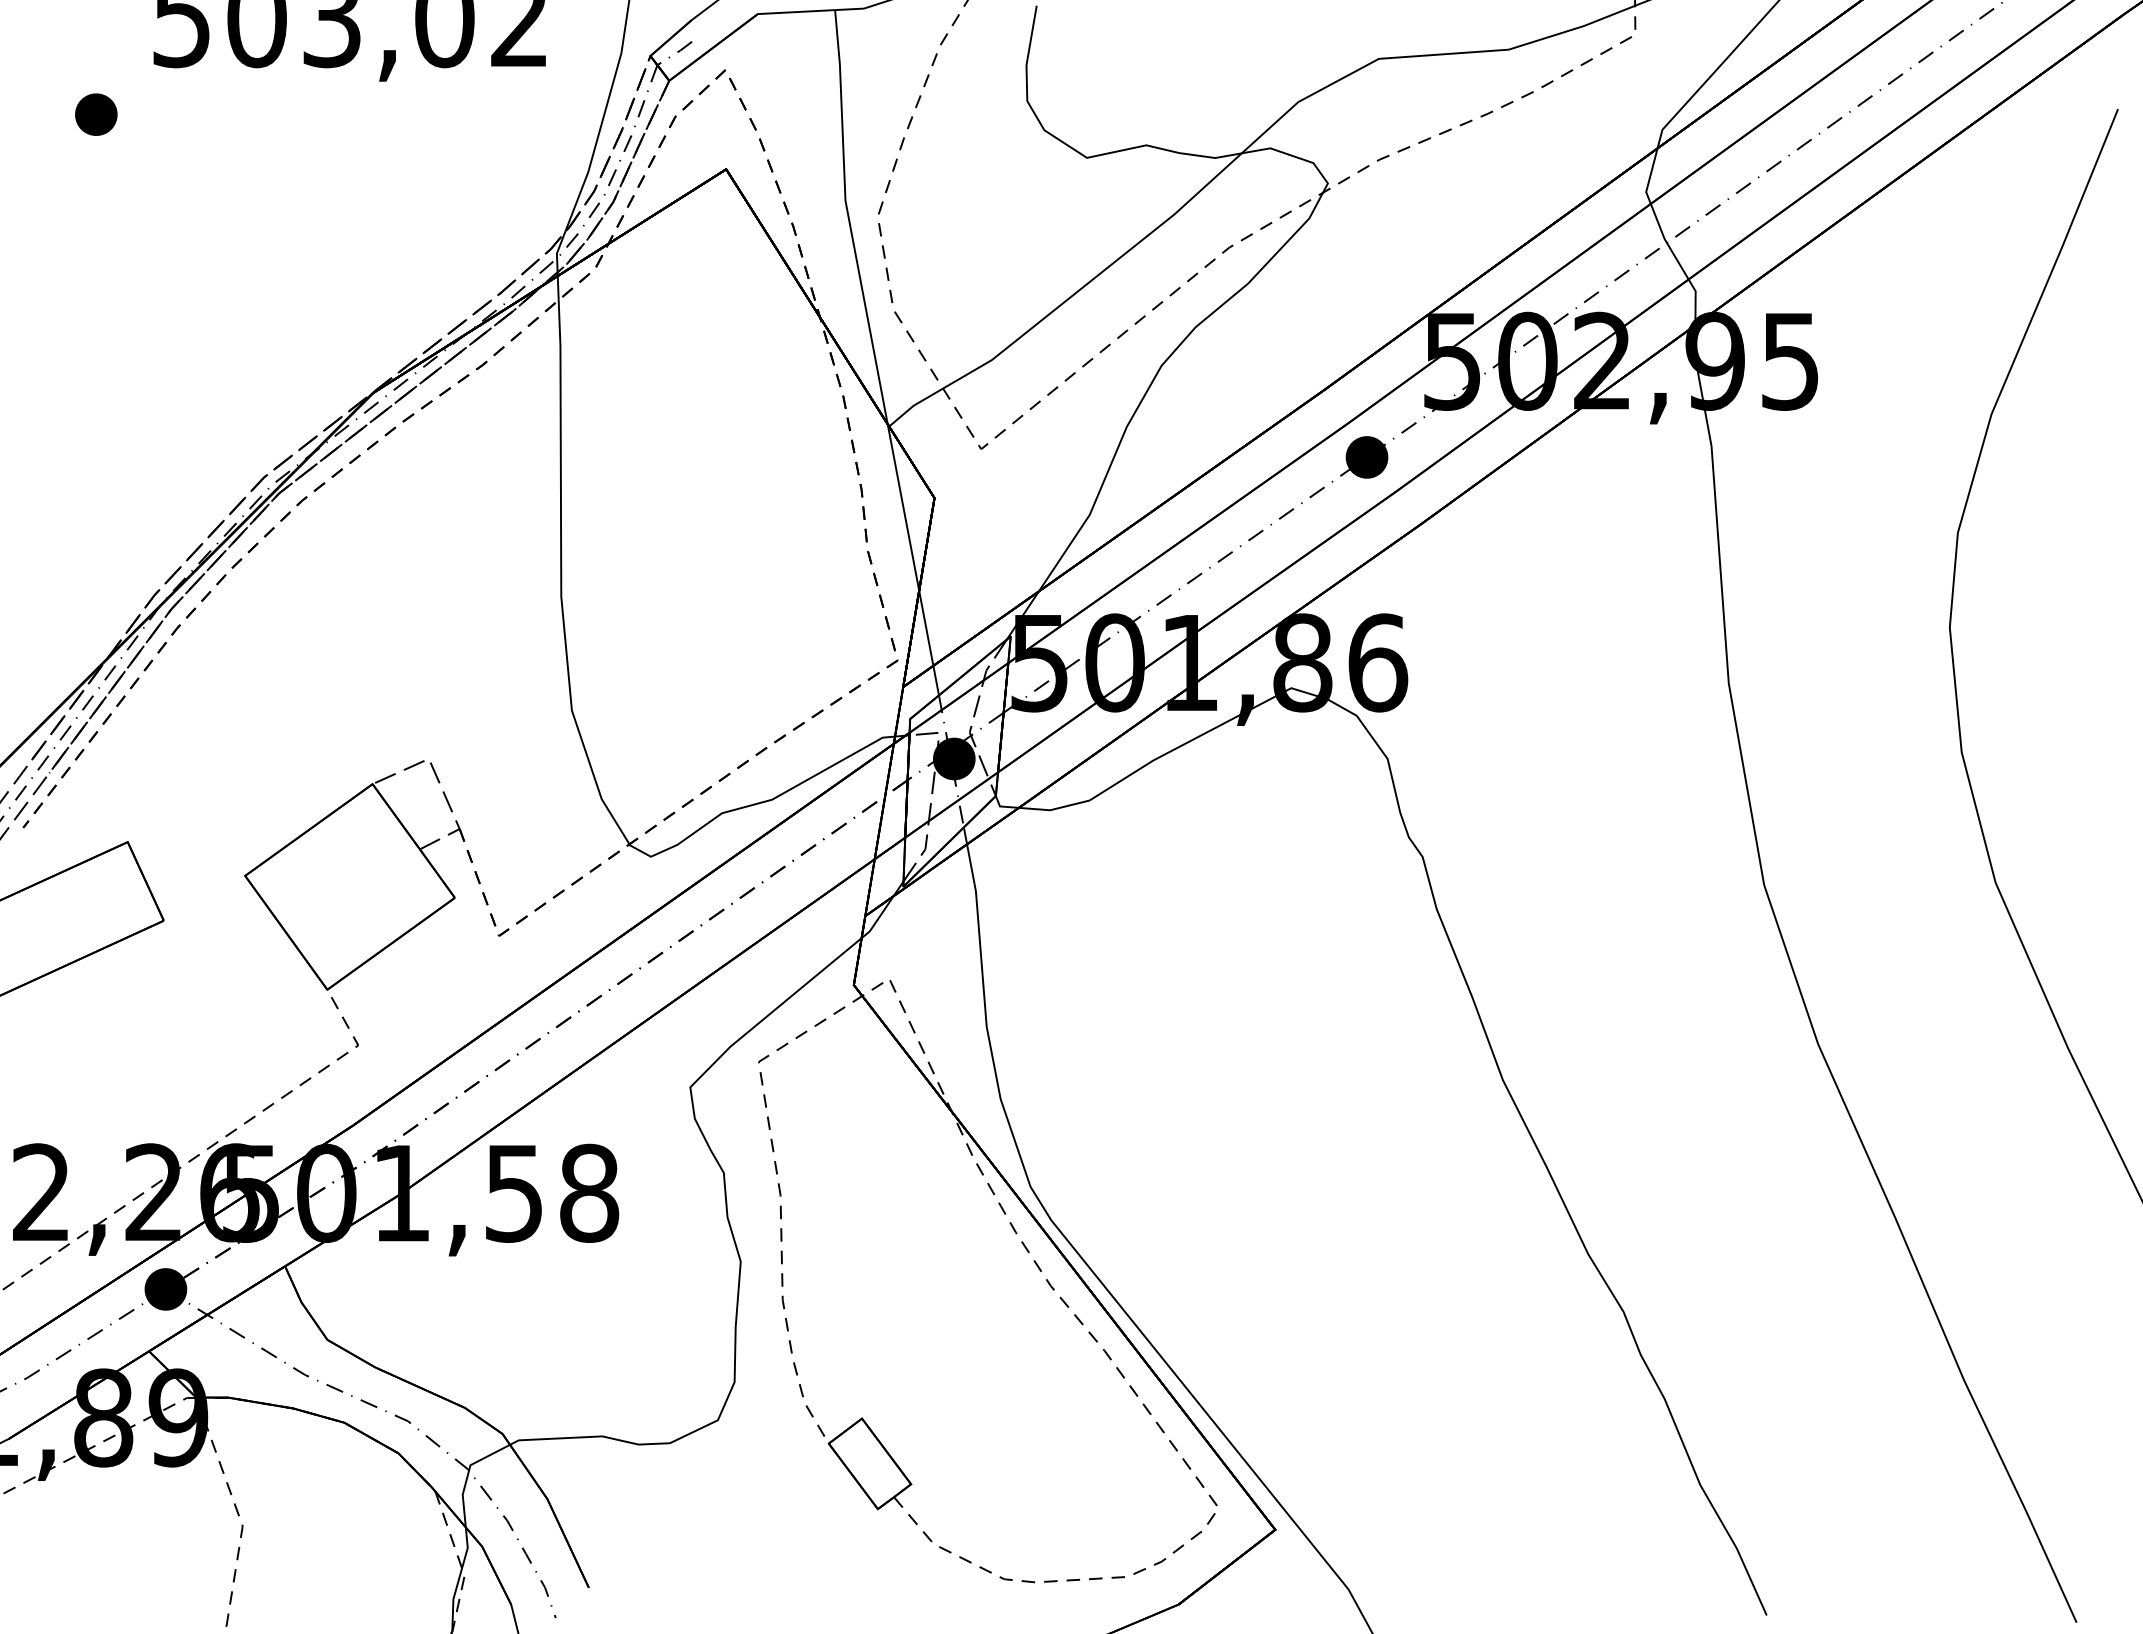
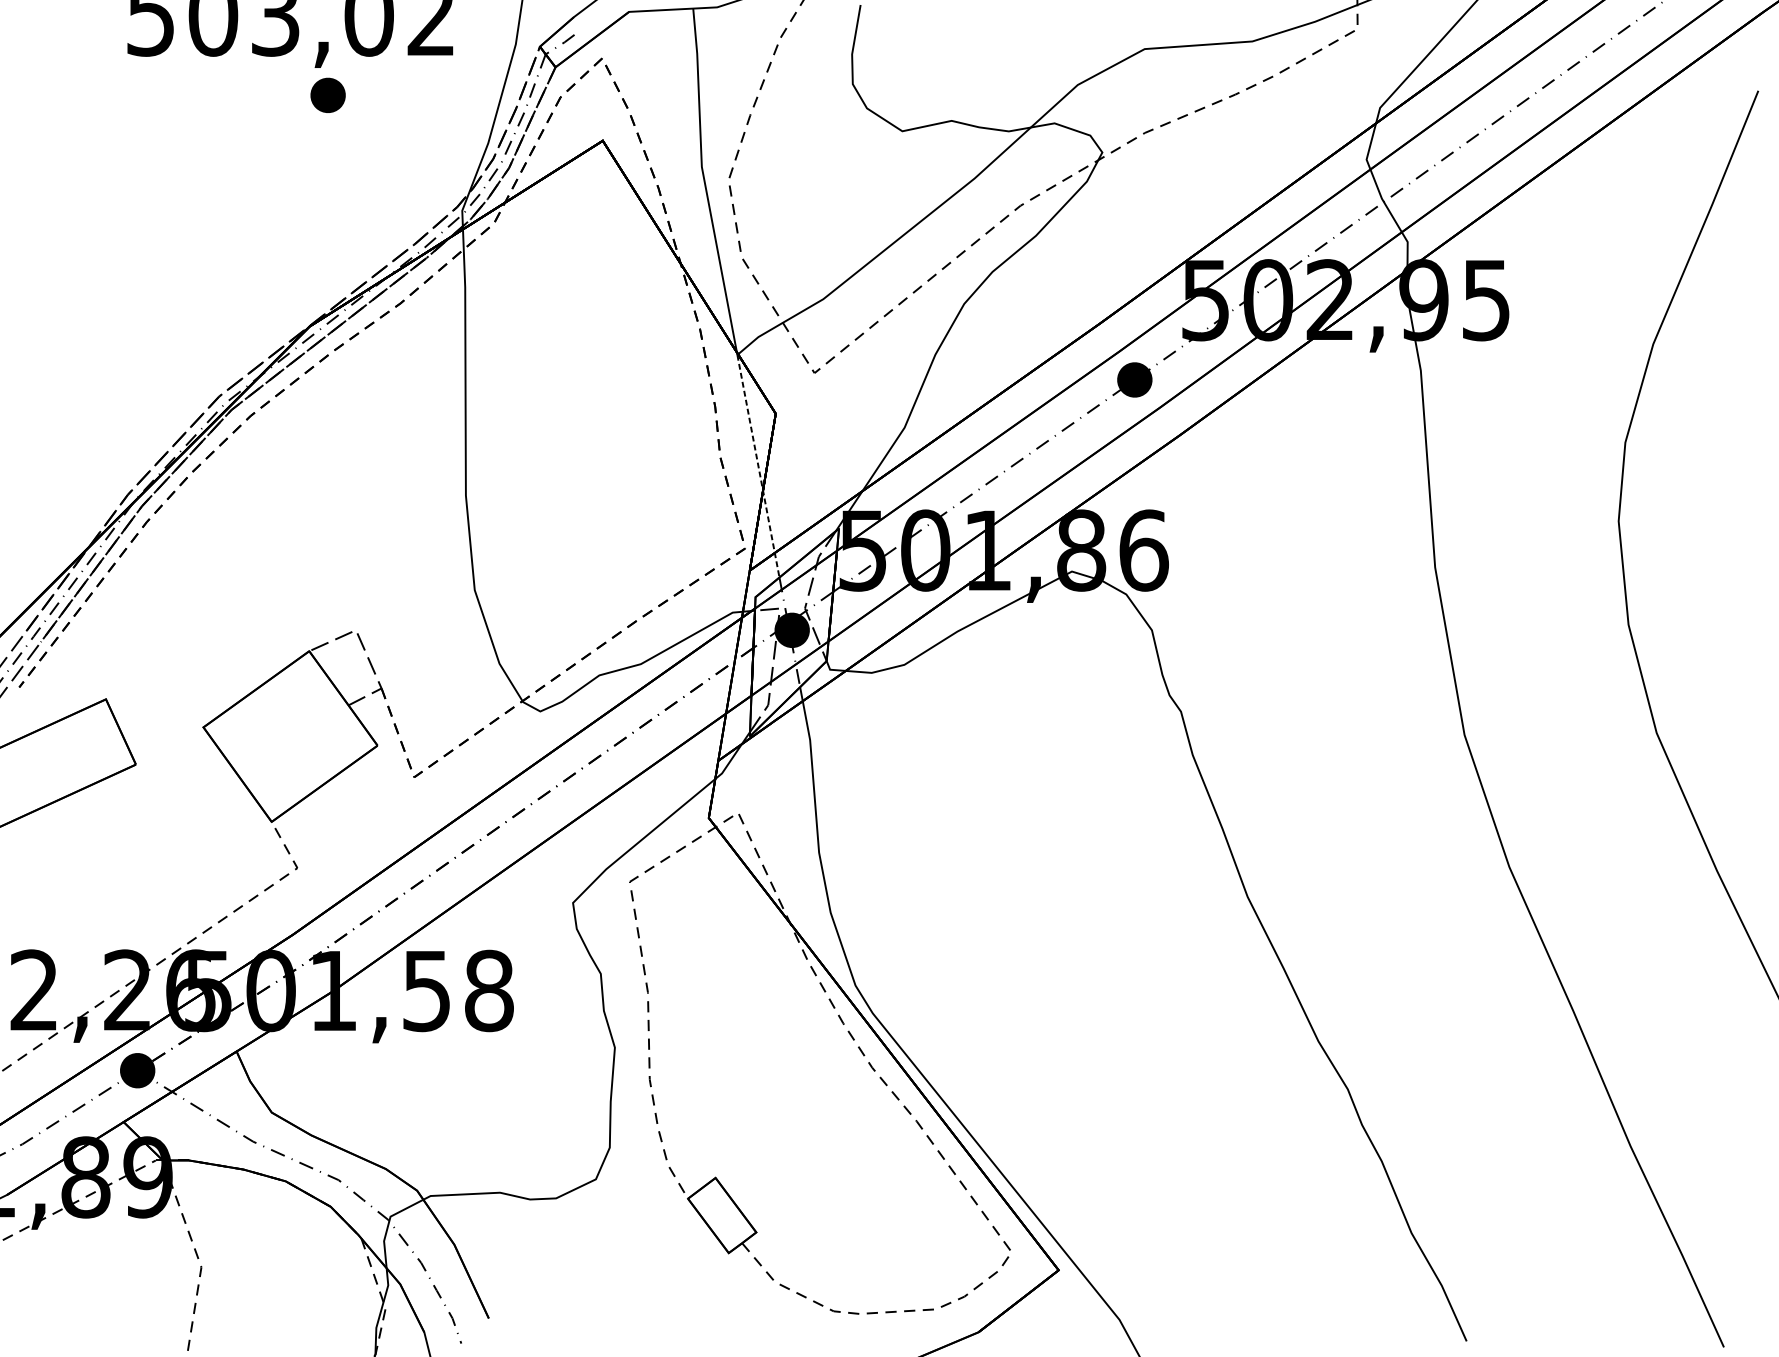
part: (96, 114) -> (328, 95), moved
line: (913, 561) -> (758, 466), solid -> dashed

